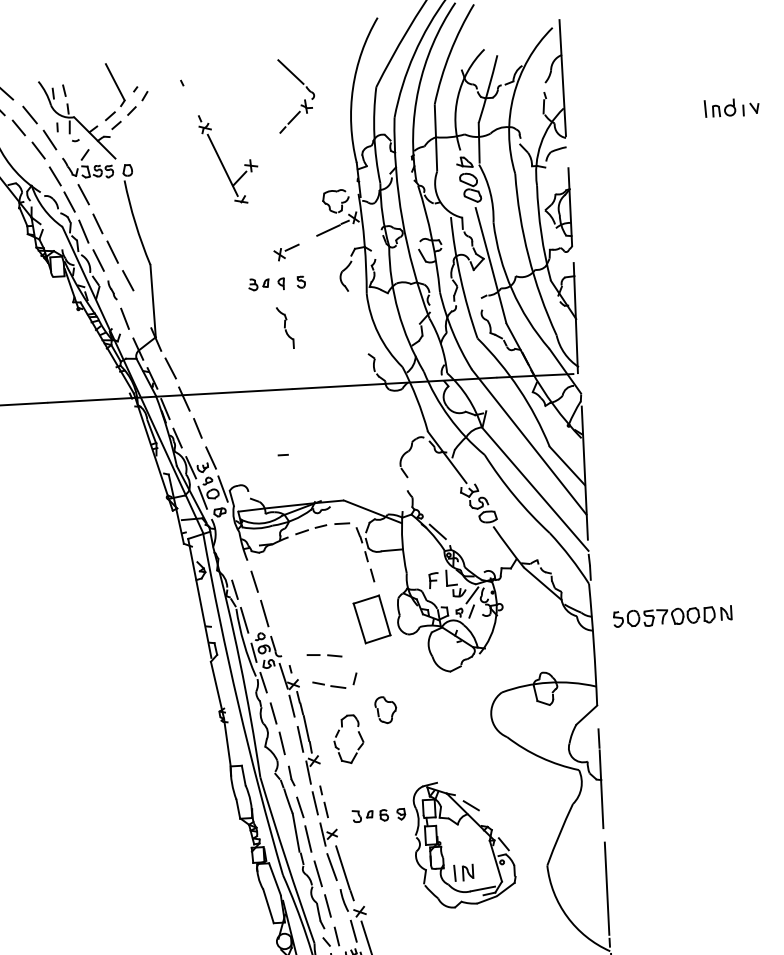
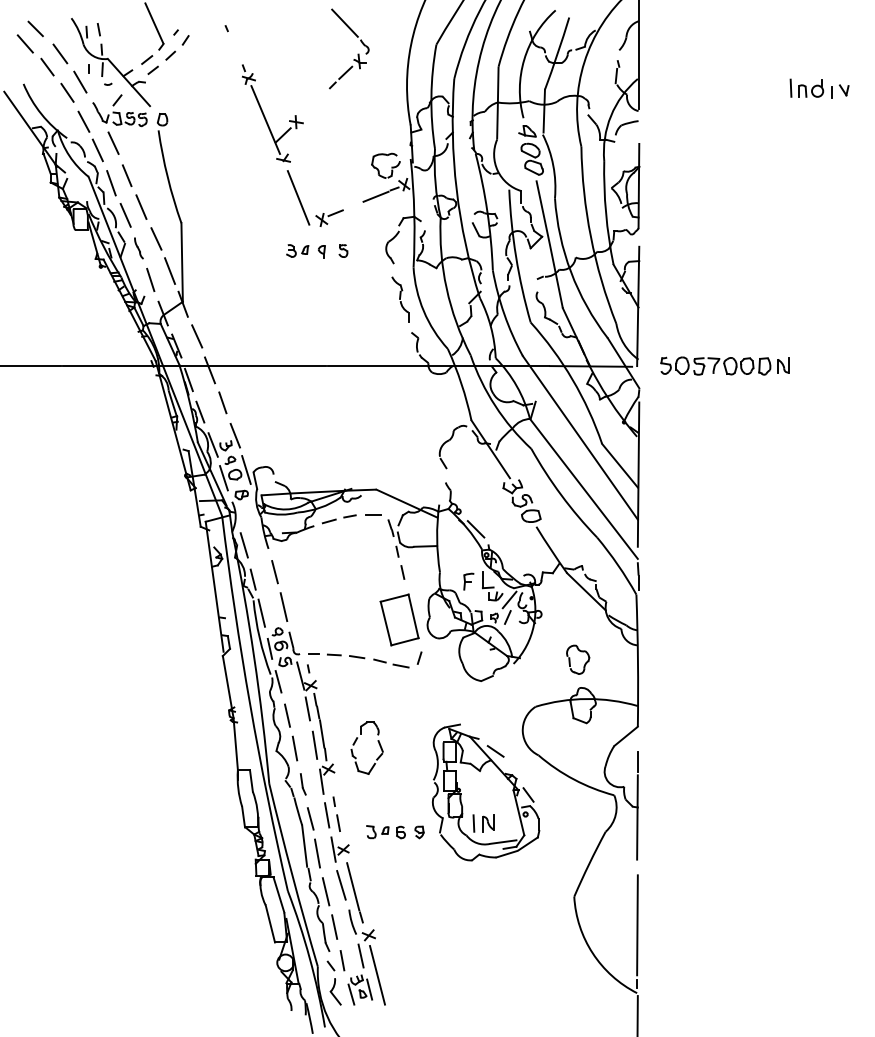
line: (257, 235) -> (298, 197), added
line: (142, 309) -> (170, 270), added
part: (285, 327) -> (400, 299), moved
line: (283, 454) -> (313, 653), moved
line: (224, 558) -> (243, 545), added
part: (672, 616) -> (724, 365), moved
part: (334, 681) -> (397, 659), moved
part: (391, 713) -> (584, 663), moved
part: (464, 844) -> (486, 792), moved

